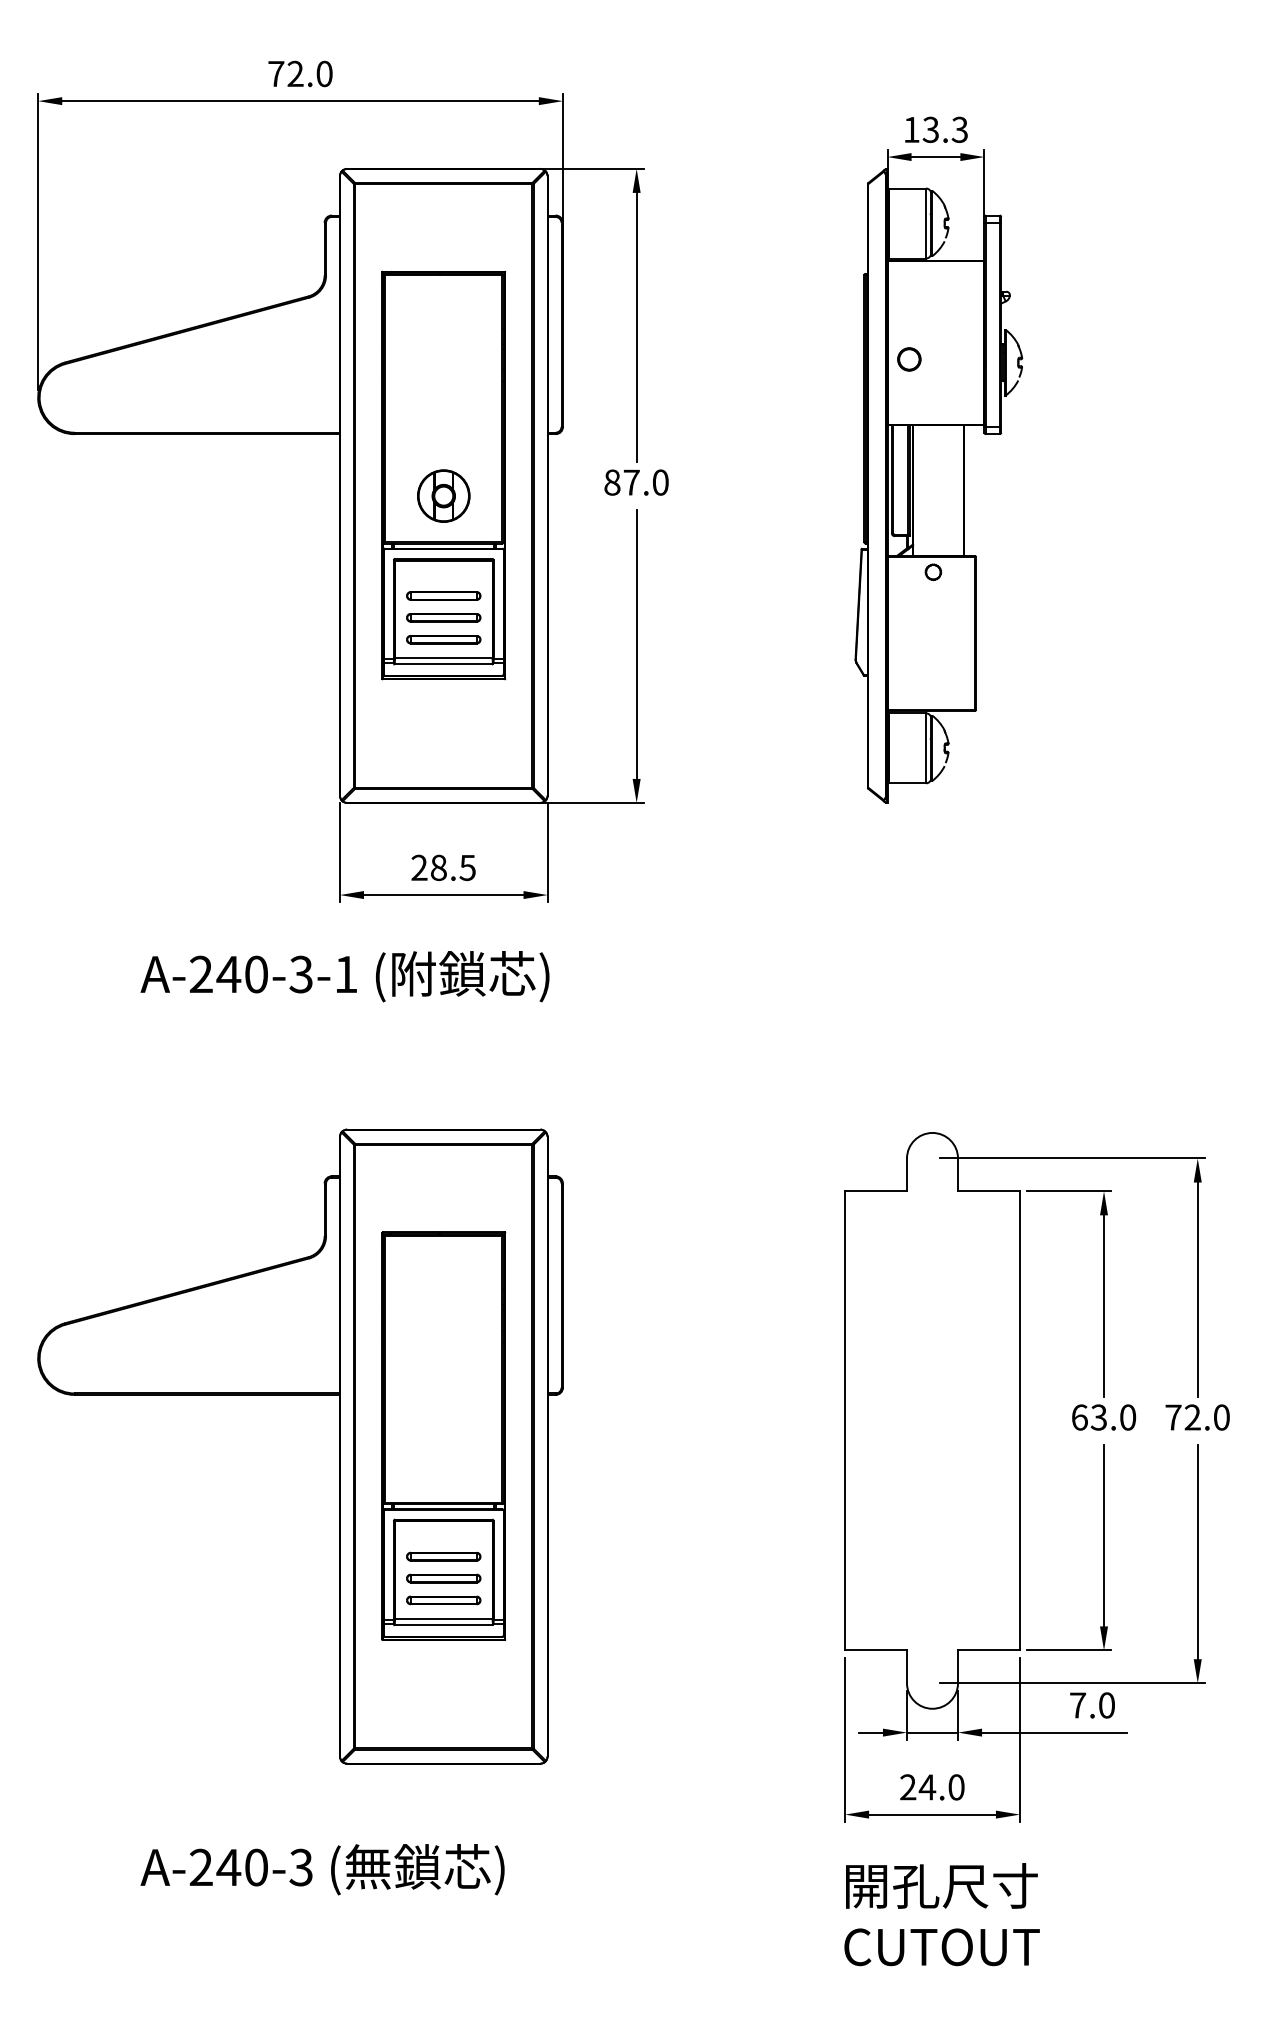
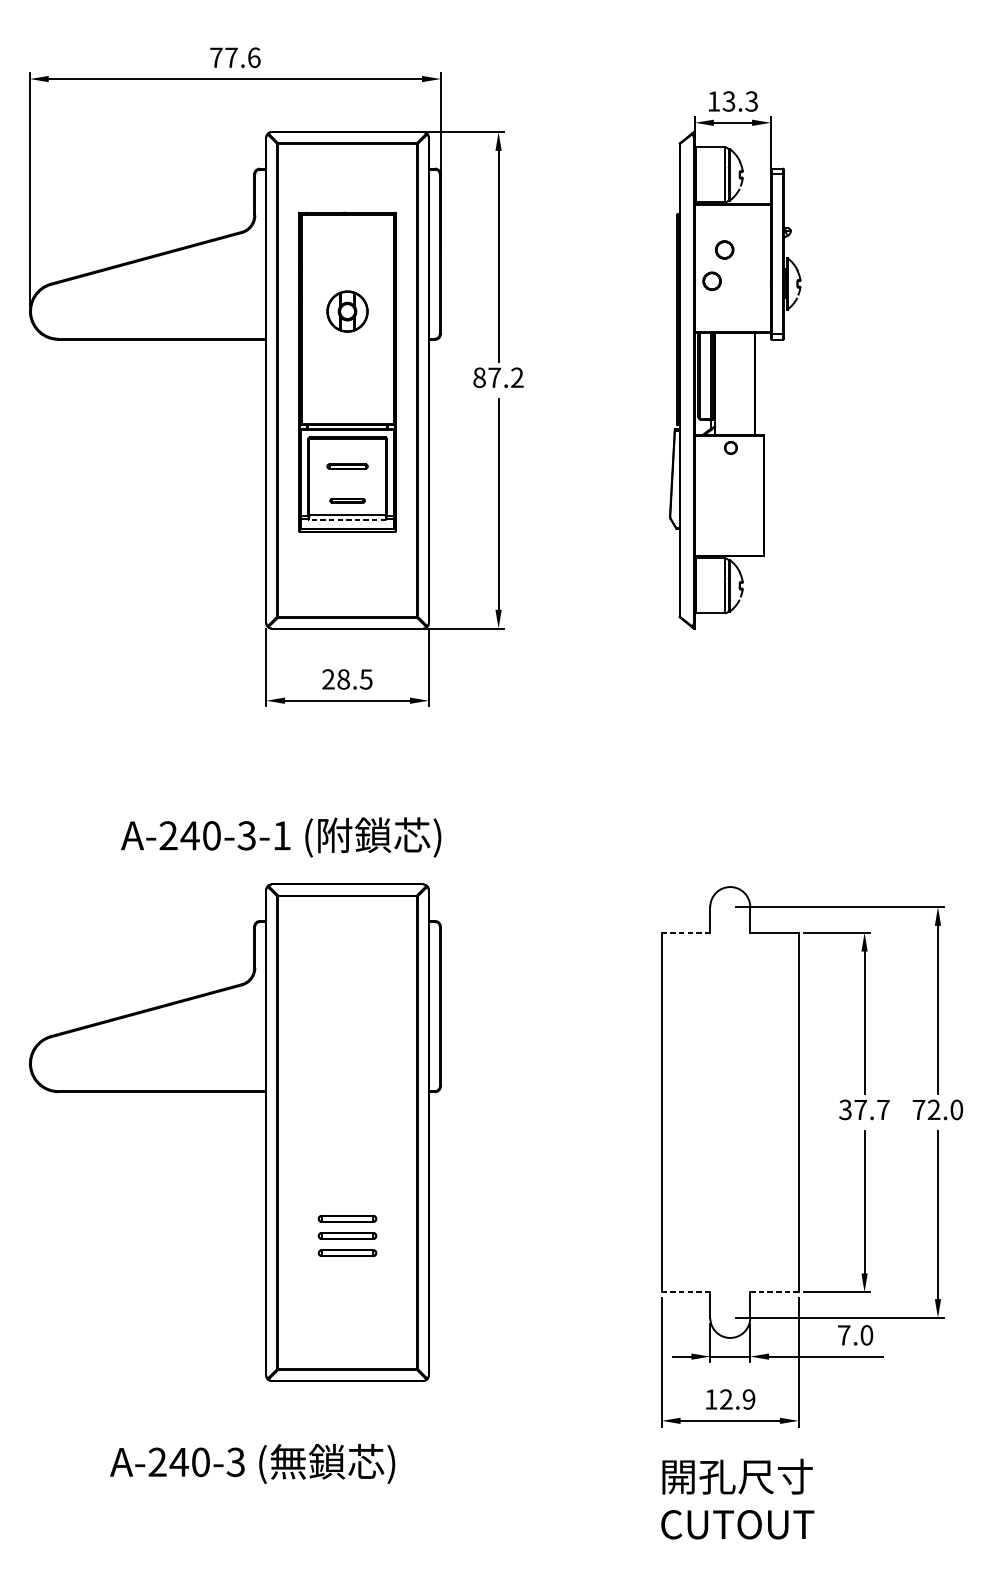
text: (309, 73) -> (242, 57), 72.0 -> 77.6
circle: (925, 319) -> (724, 250), added
text: (660, 482) -> (517, 377), 87.0 -> 87.2
part: (443, 495) -> (347, 311), moved
part: (443, 595) -> (347, 466), size x0.7
part: (443, 617) -> (347, 483), removed
part: (443, 639) -> (347, 500), size x0.6
line: (443, 664) -> (347, 520), solid -> dashed
text: (344, 976) -> (280, 837), moved
line: (876, 1191) -> (686, 932), solid -> dashed
text: (1103, 1417) -> (864, 1109), 63.0 -> 37.7
part: (443, 1435) -> (347, 1123), removed
line: (876, 1650) -> (686, 1292), solid -> dashed
line: (989, 1650) -> (774, 1292), solid -> dashed
text: (932, 1787) -> (730, 1399), 24.0 -> 12.9

